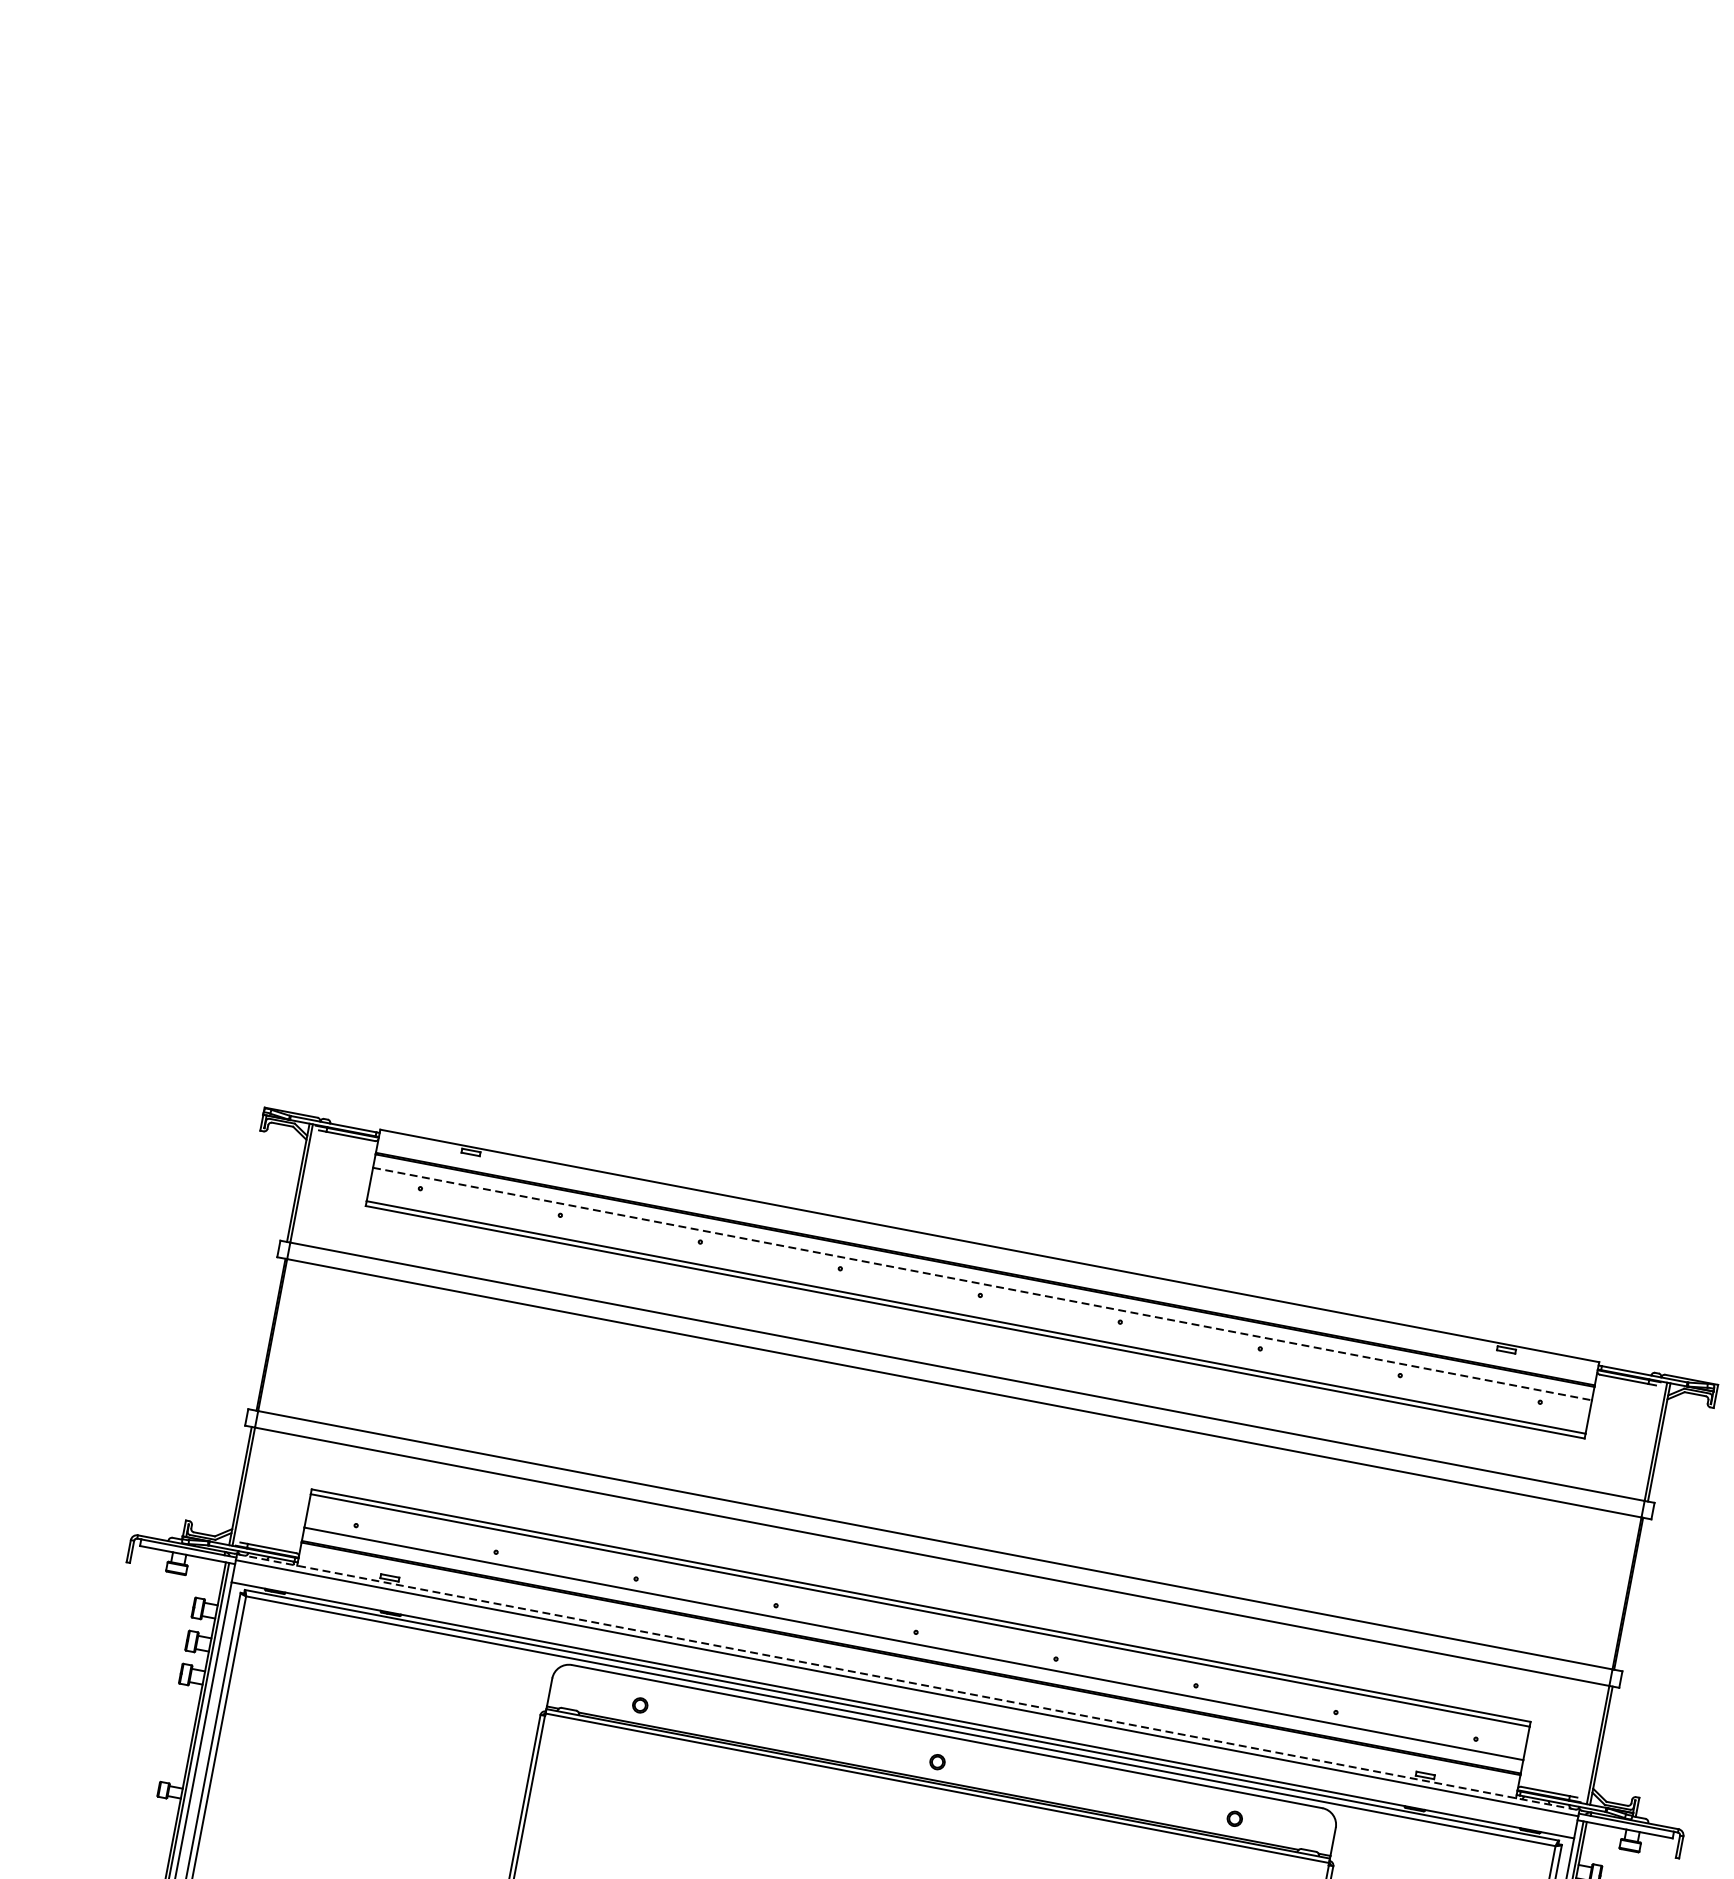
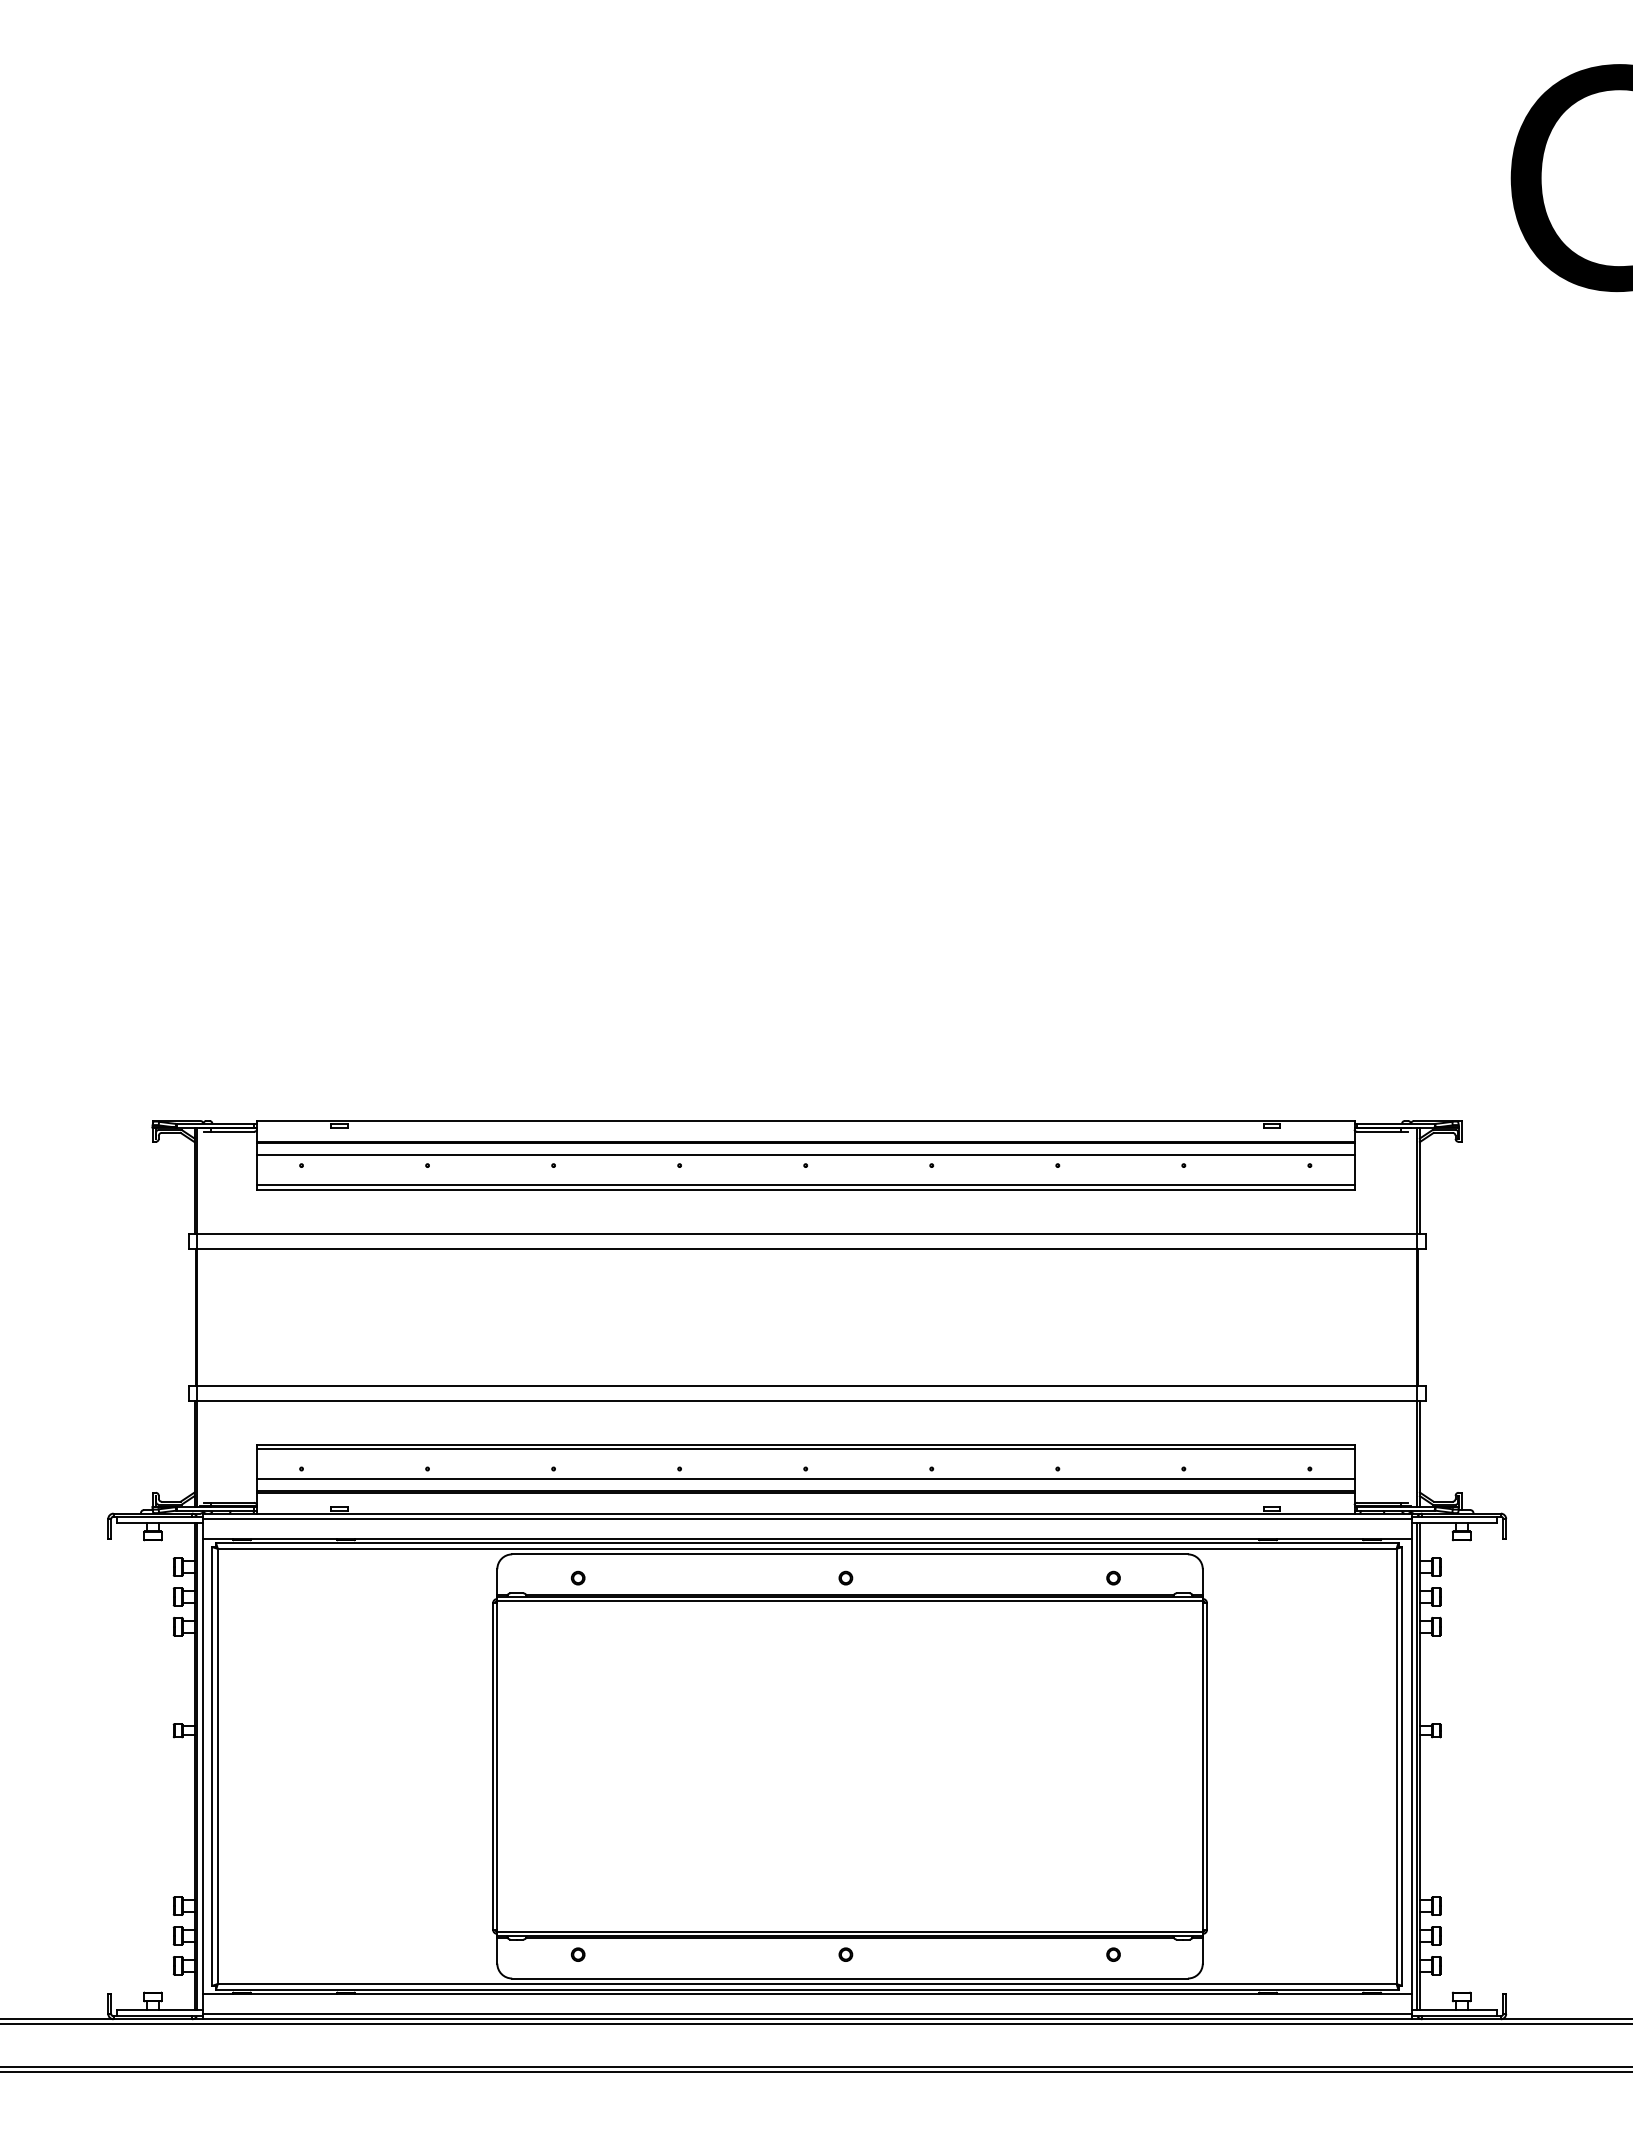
line: (982, 1284) -> (805, 1155), dashed -> solid
line: (908, 1682) -> (807, 1513), dashed -> solid

